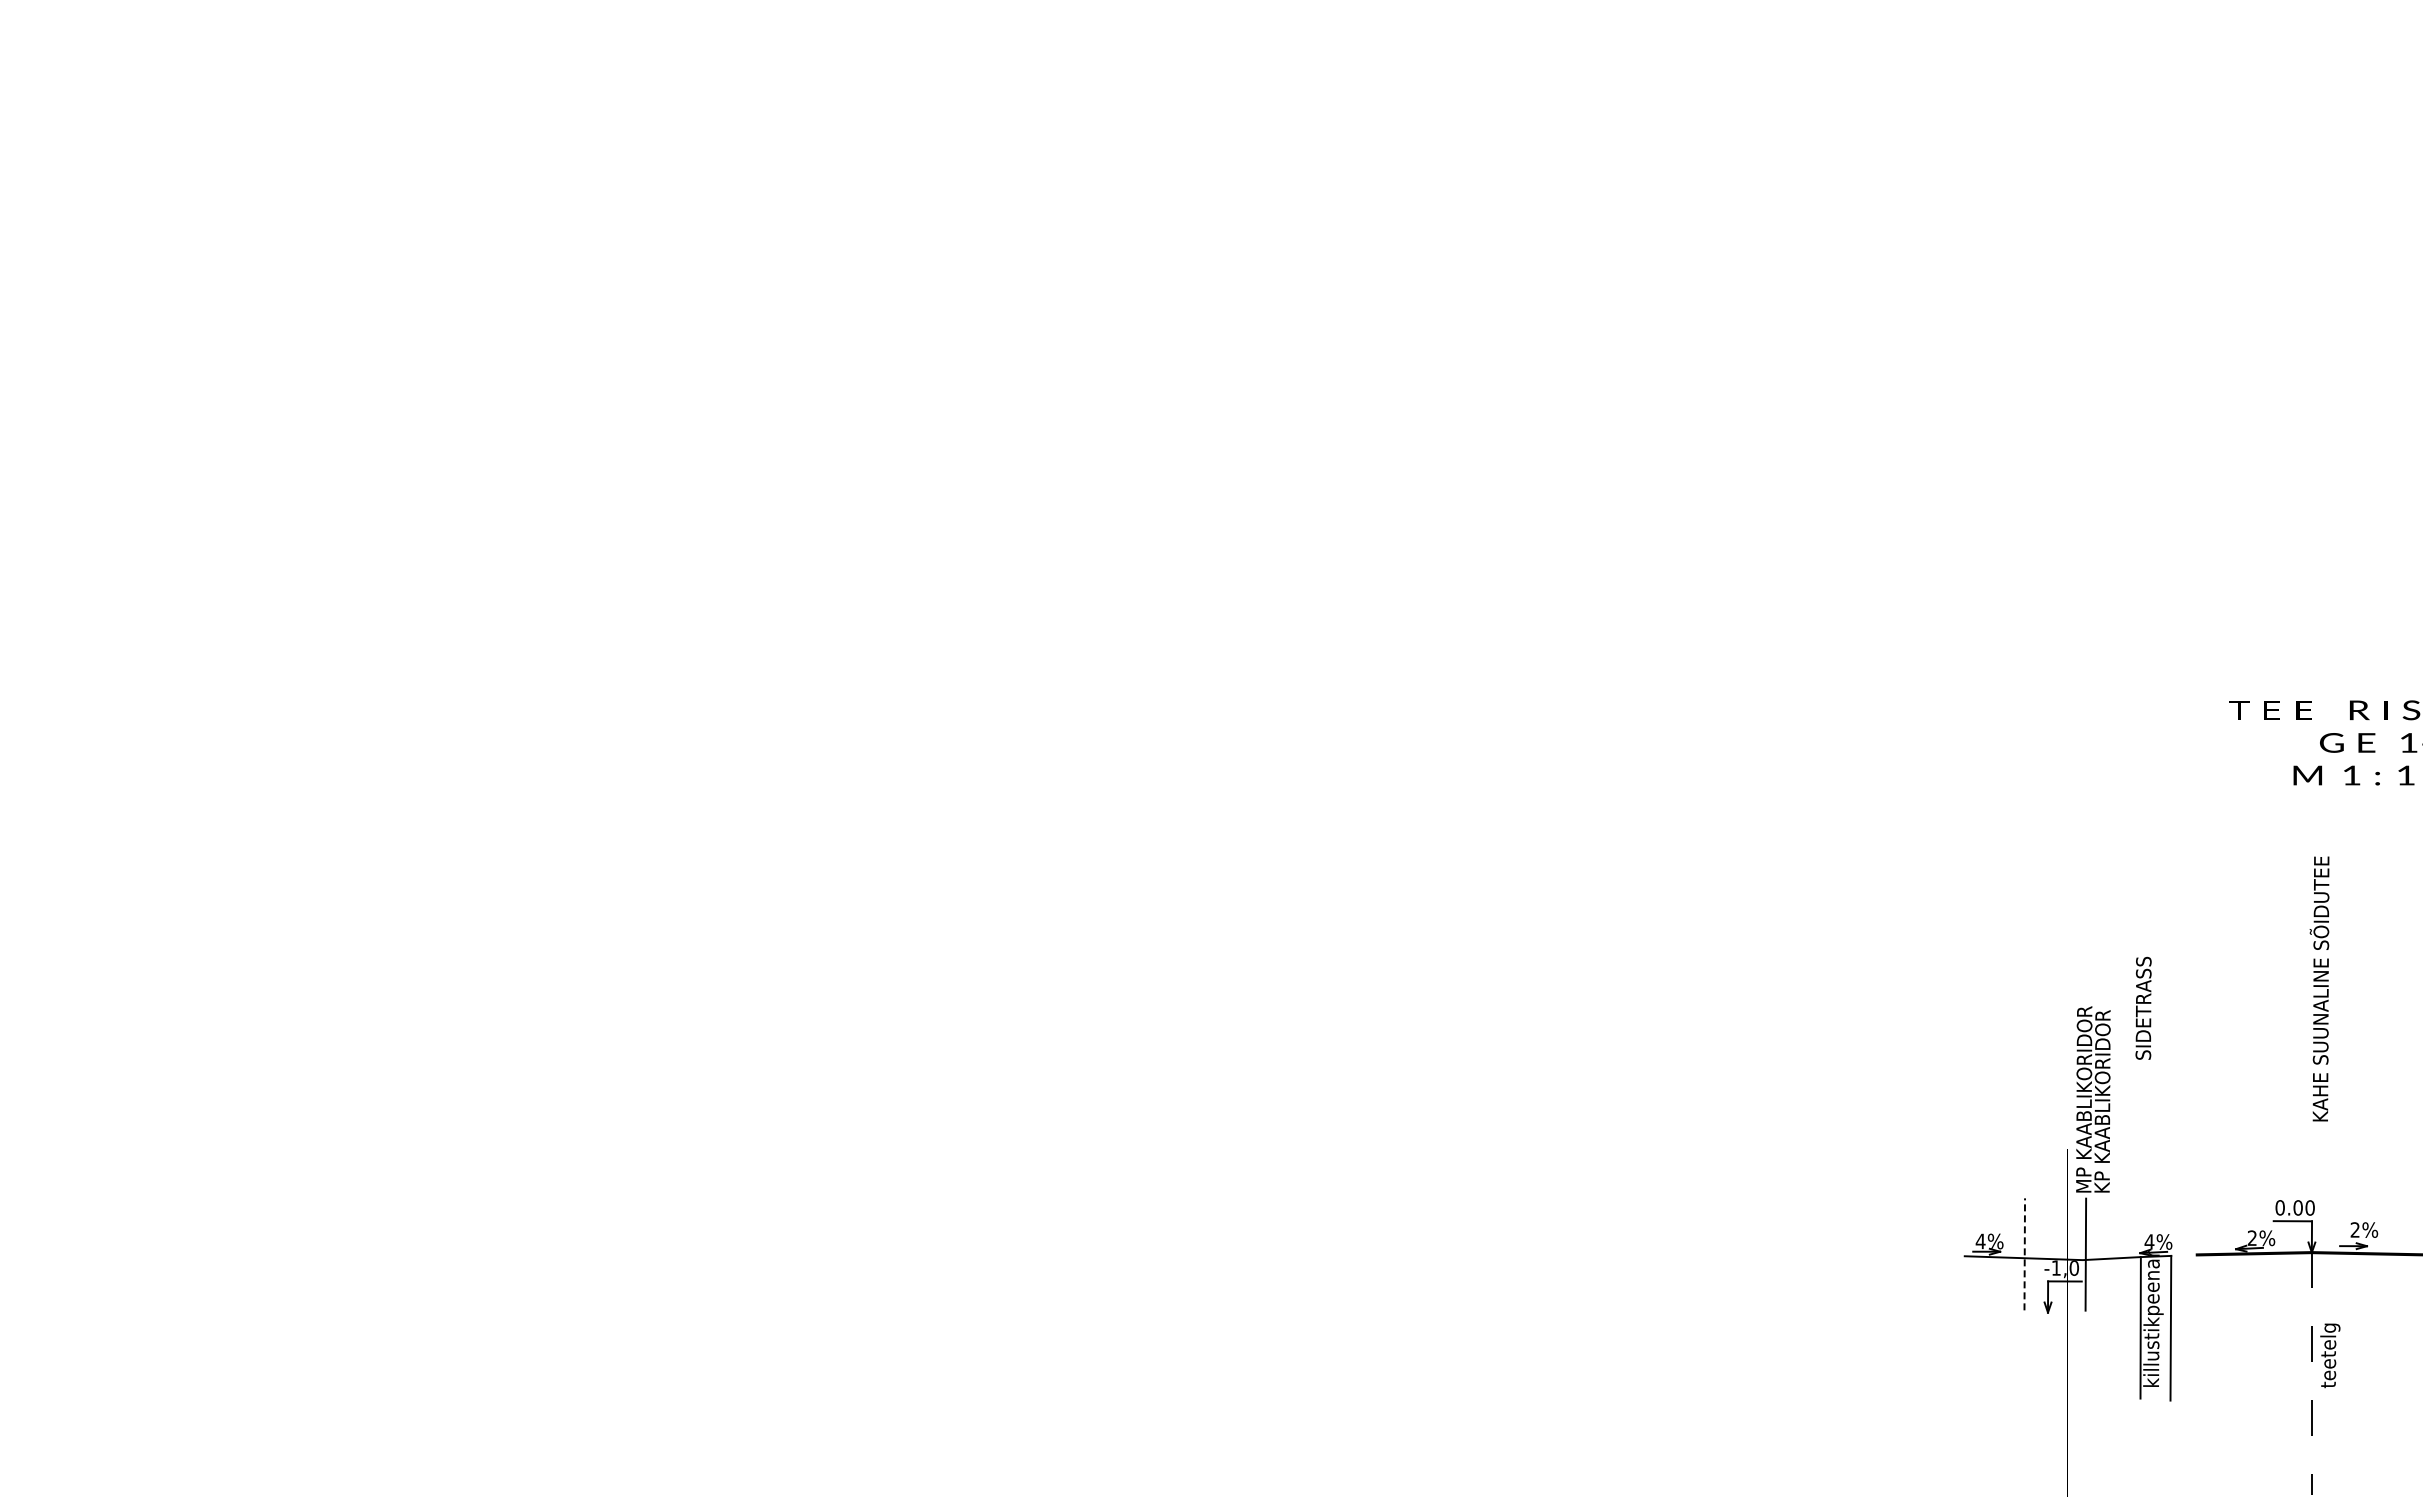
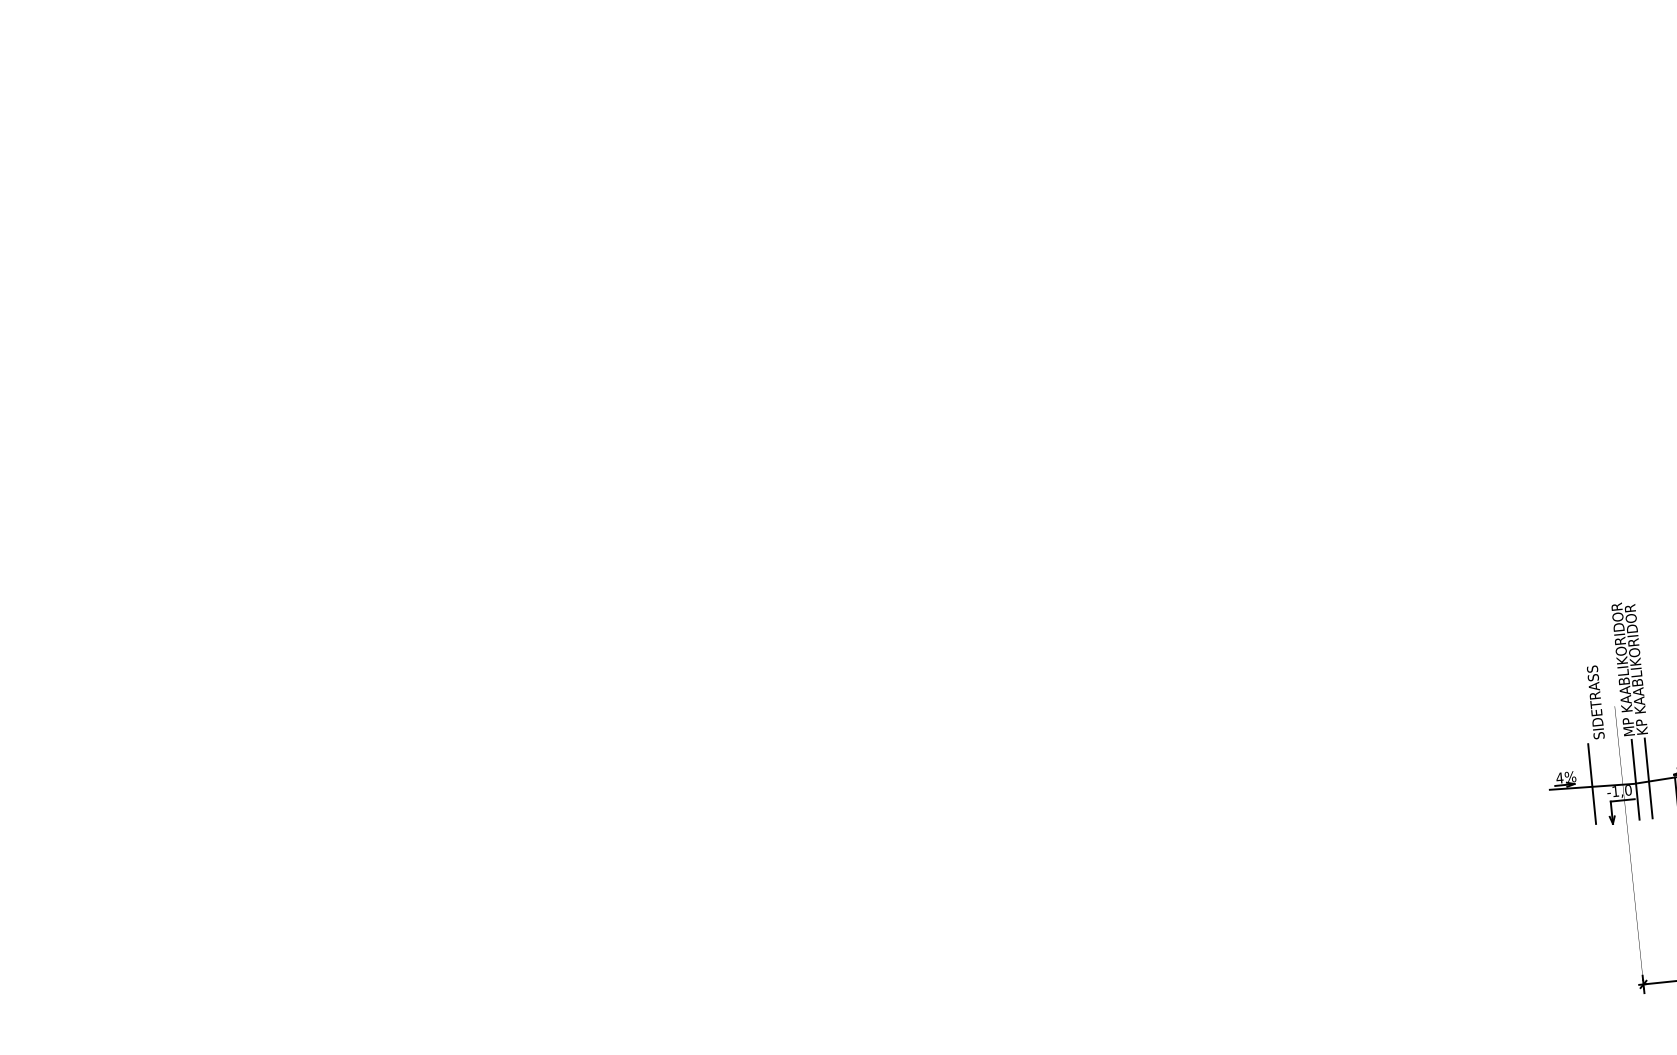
text: (2143, 1007) -> (1595, 701), moved
line: (2024, 1253) -> (1591, 783), dashed -> solid
line: (2103, 1254) -> (1648, 778), added

